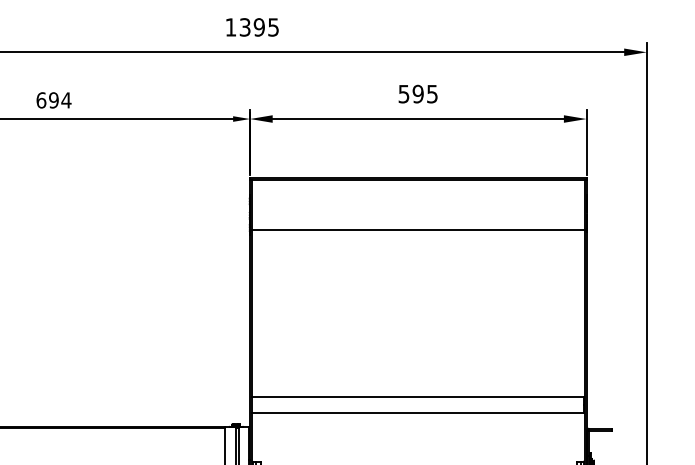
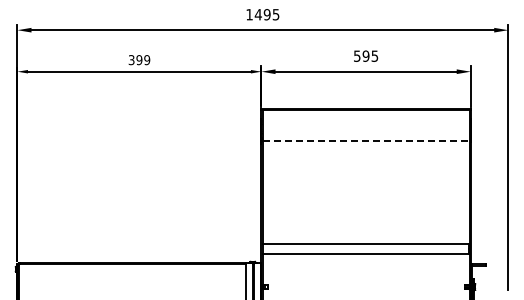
text: (243, 27) -> (257, 14), 1395 -> 1495
text: (54, 100) -> (139, 60), 694 -> 399
line: (418, 229) -> (366, 140), solid -> dashed

